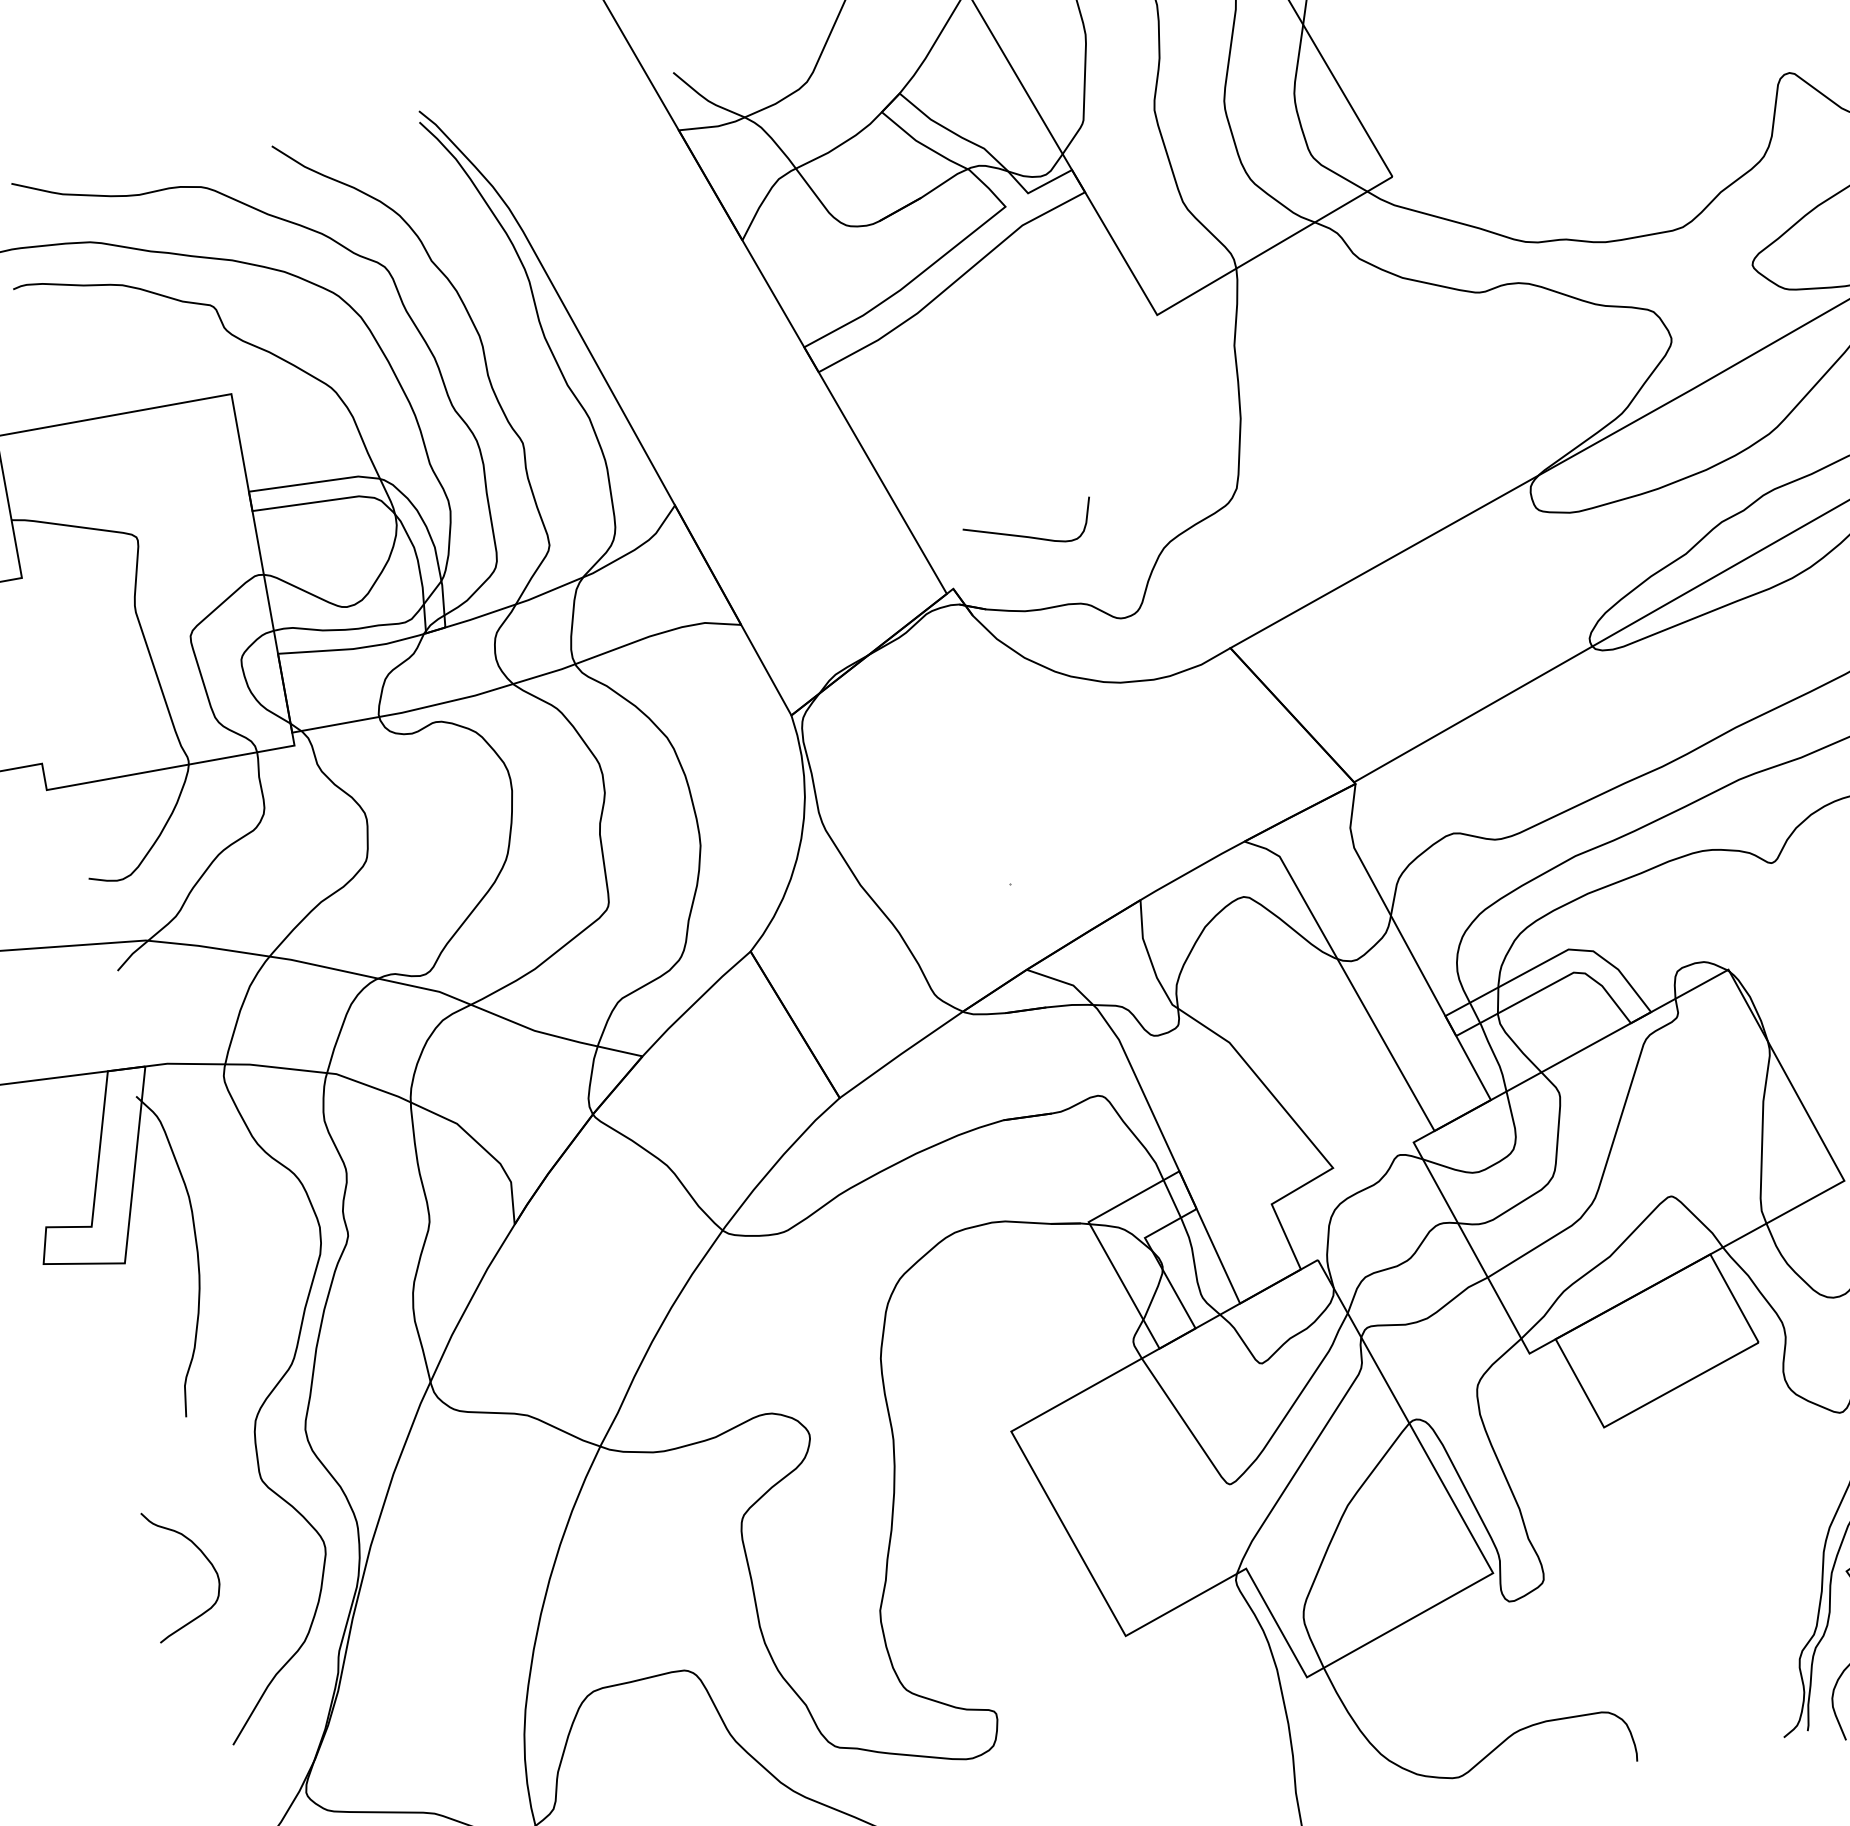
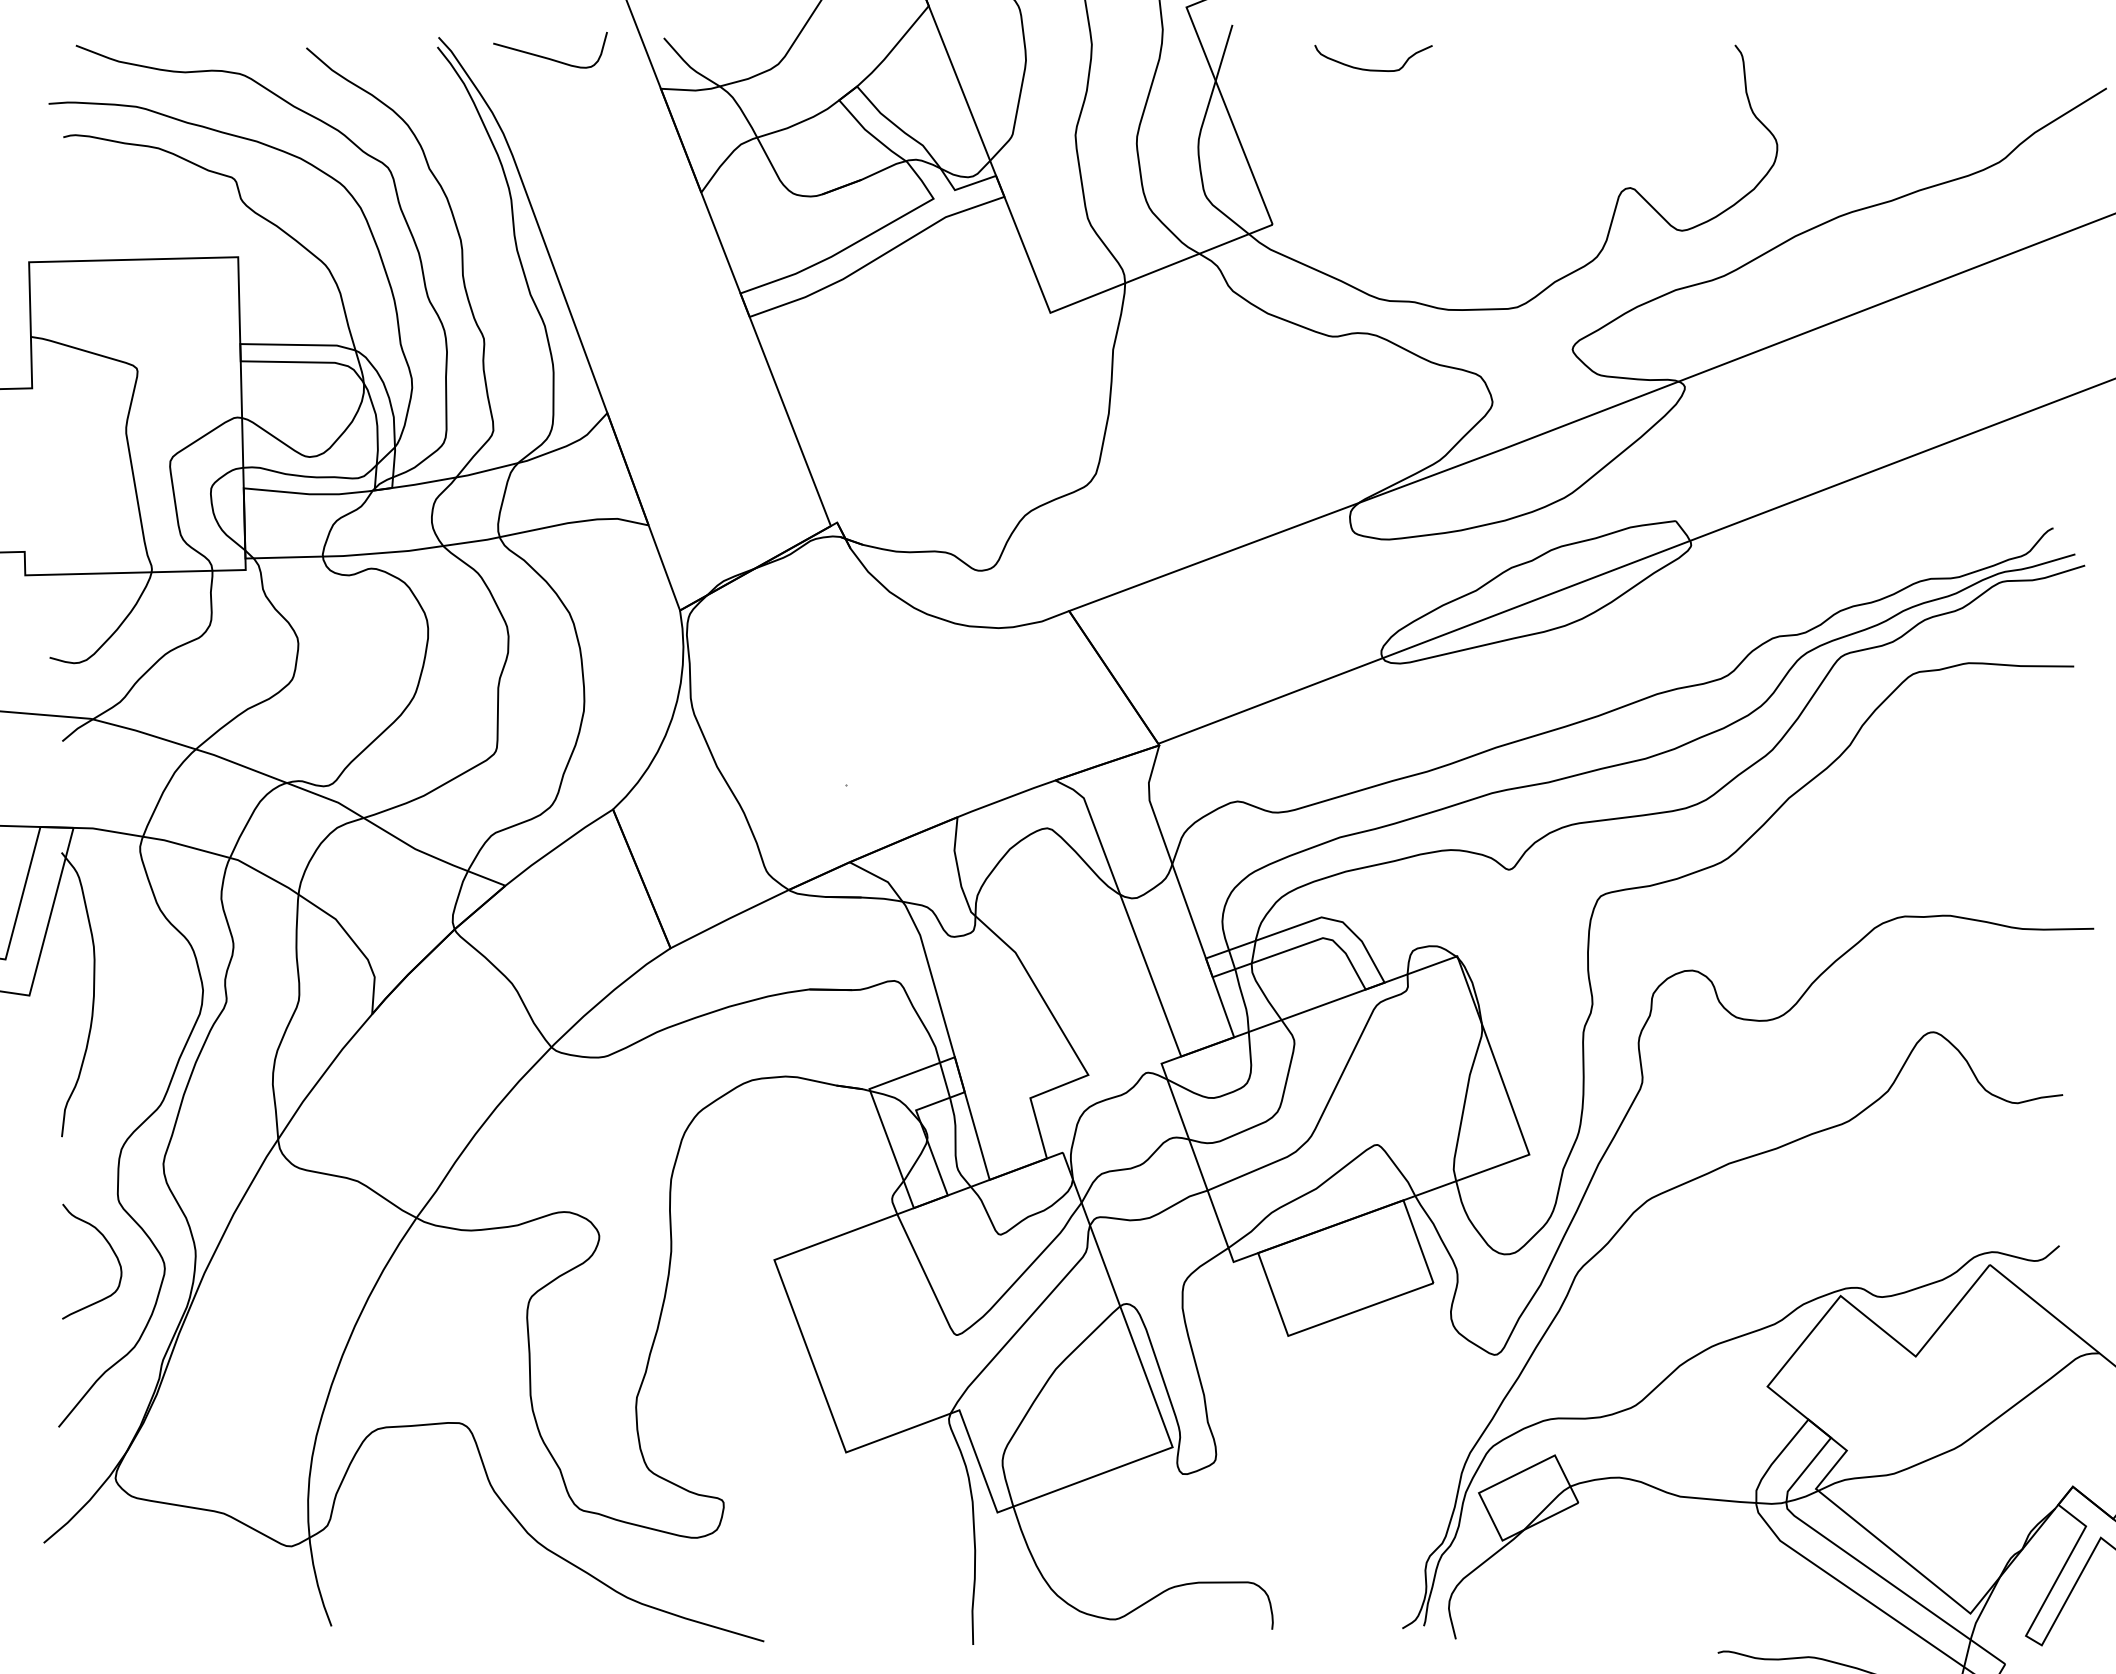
curve: (1027, 535) -> (548, 57), moved
curve: (202, 1554) -> (110, 1248), moved

